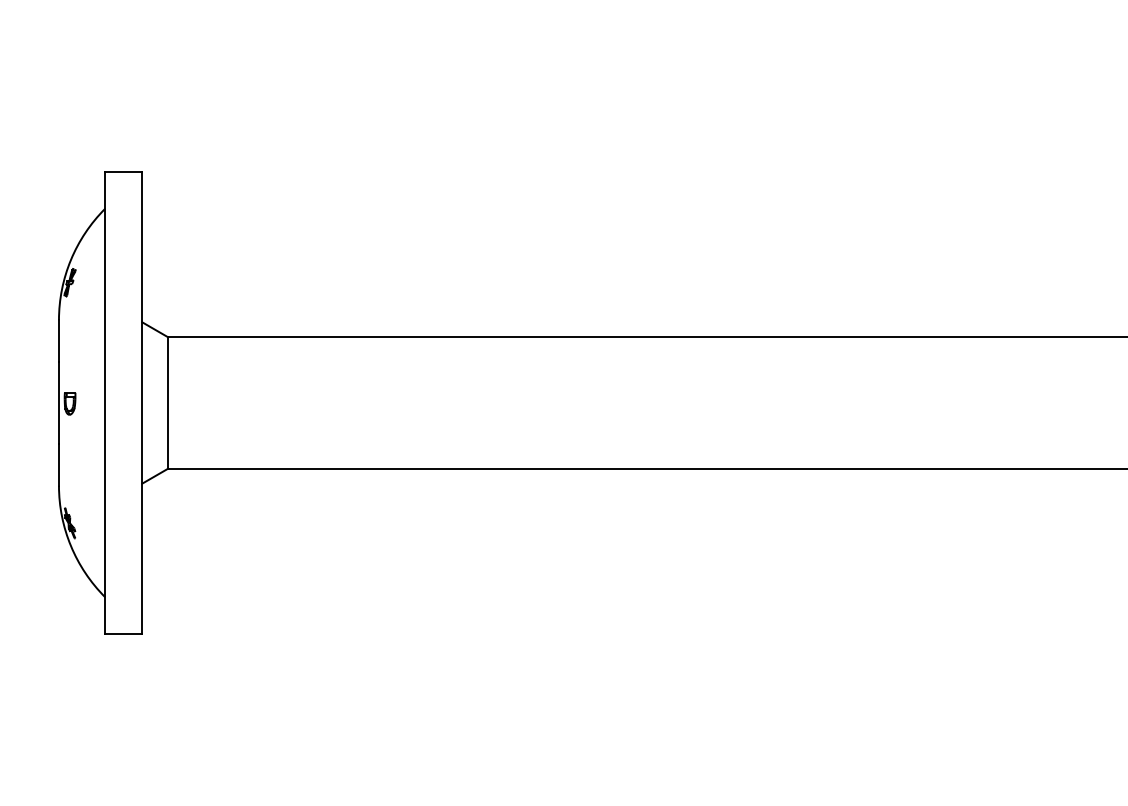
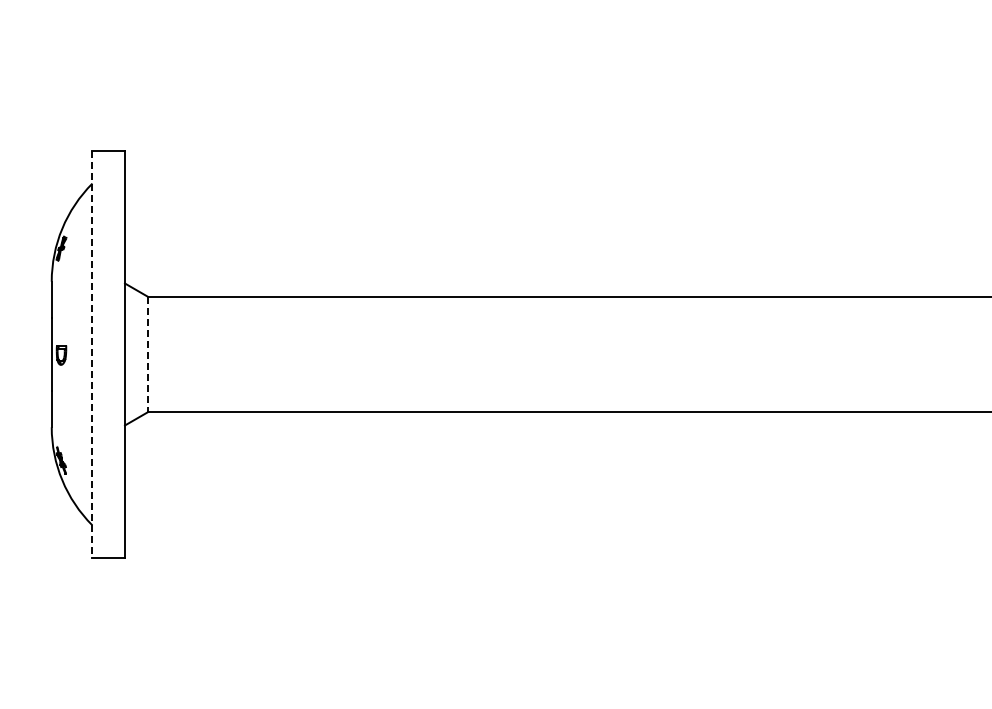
line: (105, 403) -> (92, 354), solid -> dashed
line: (167, 403) -> (147, 354), solid -> dashed

